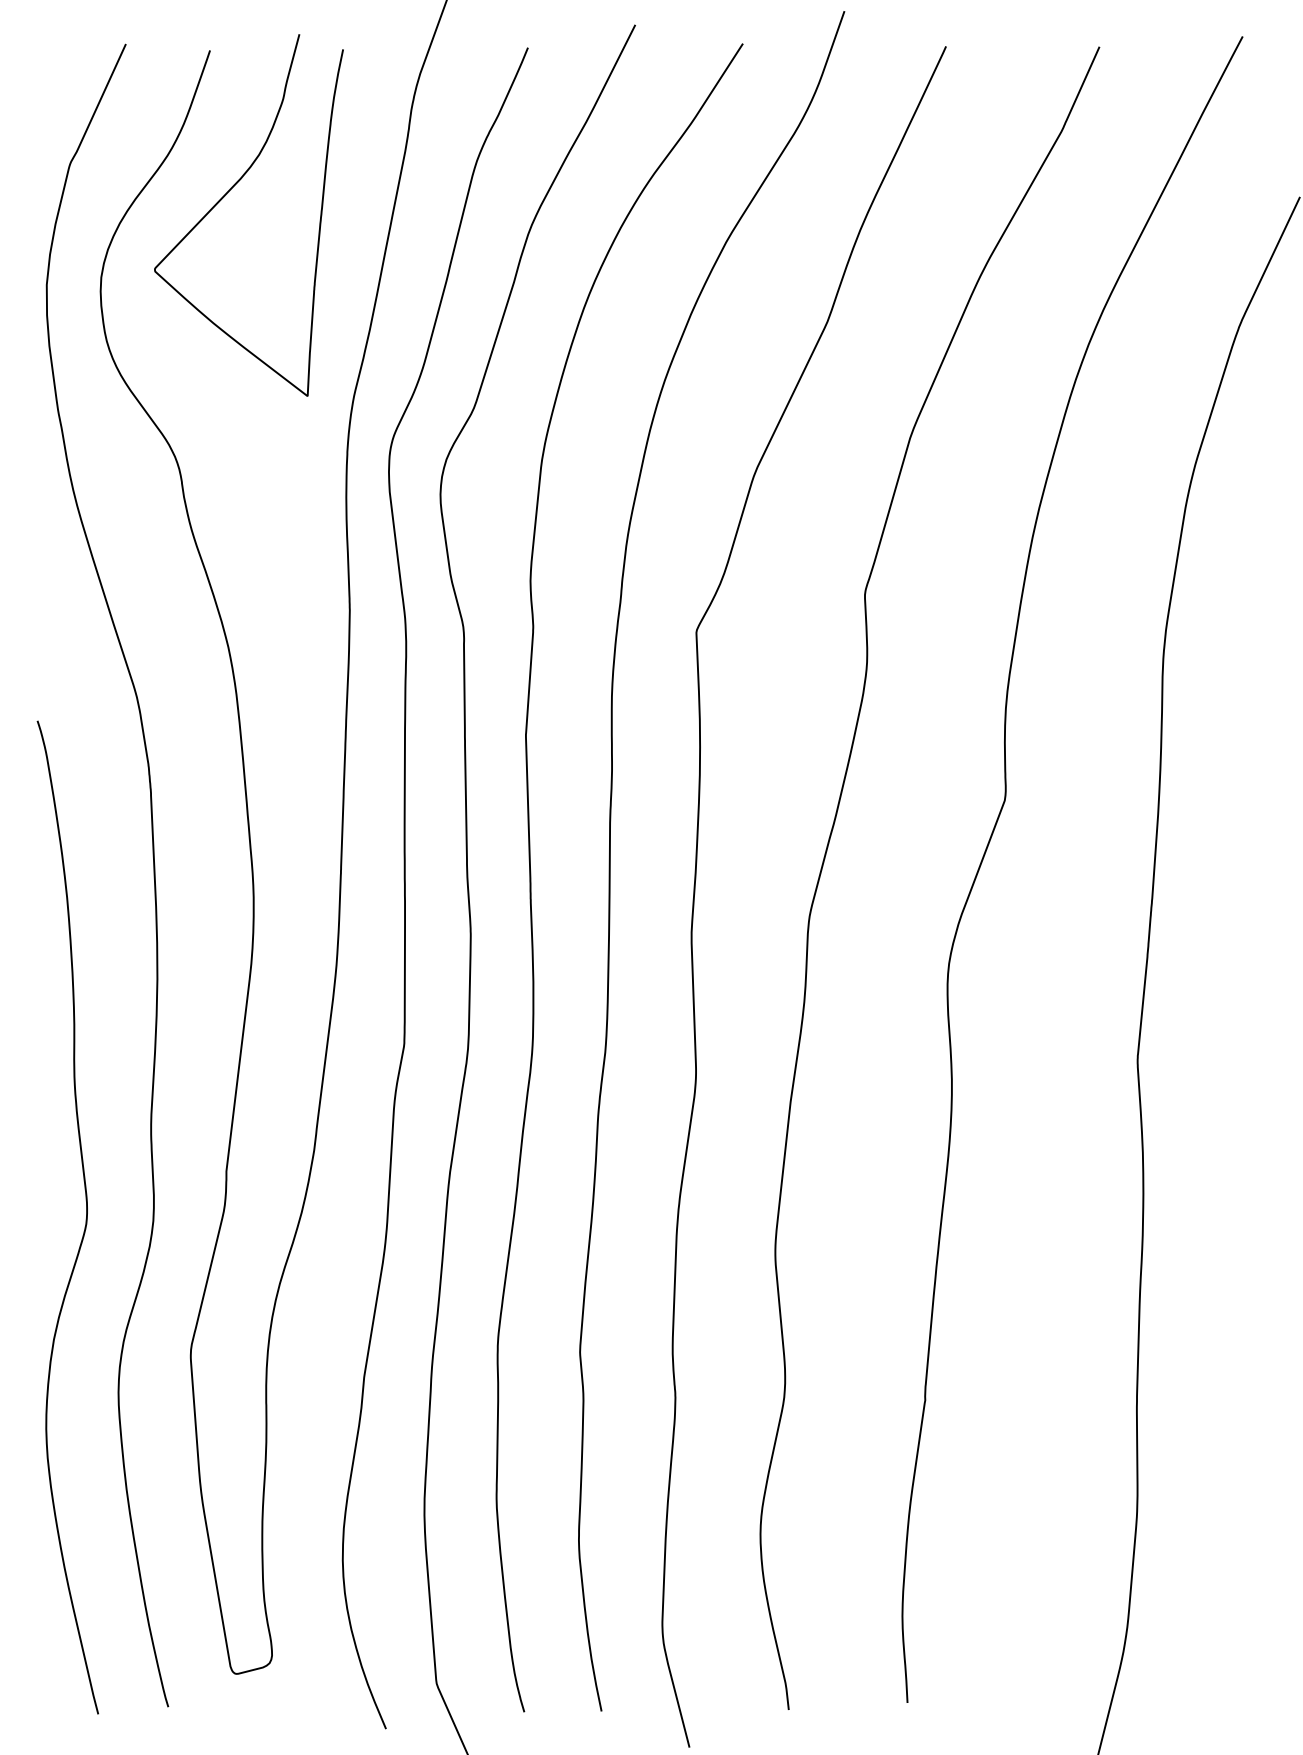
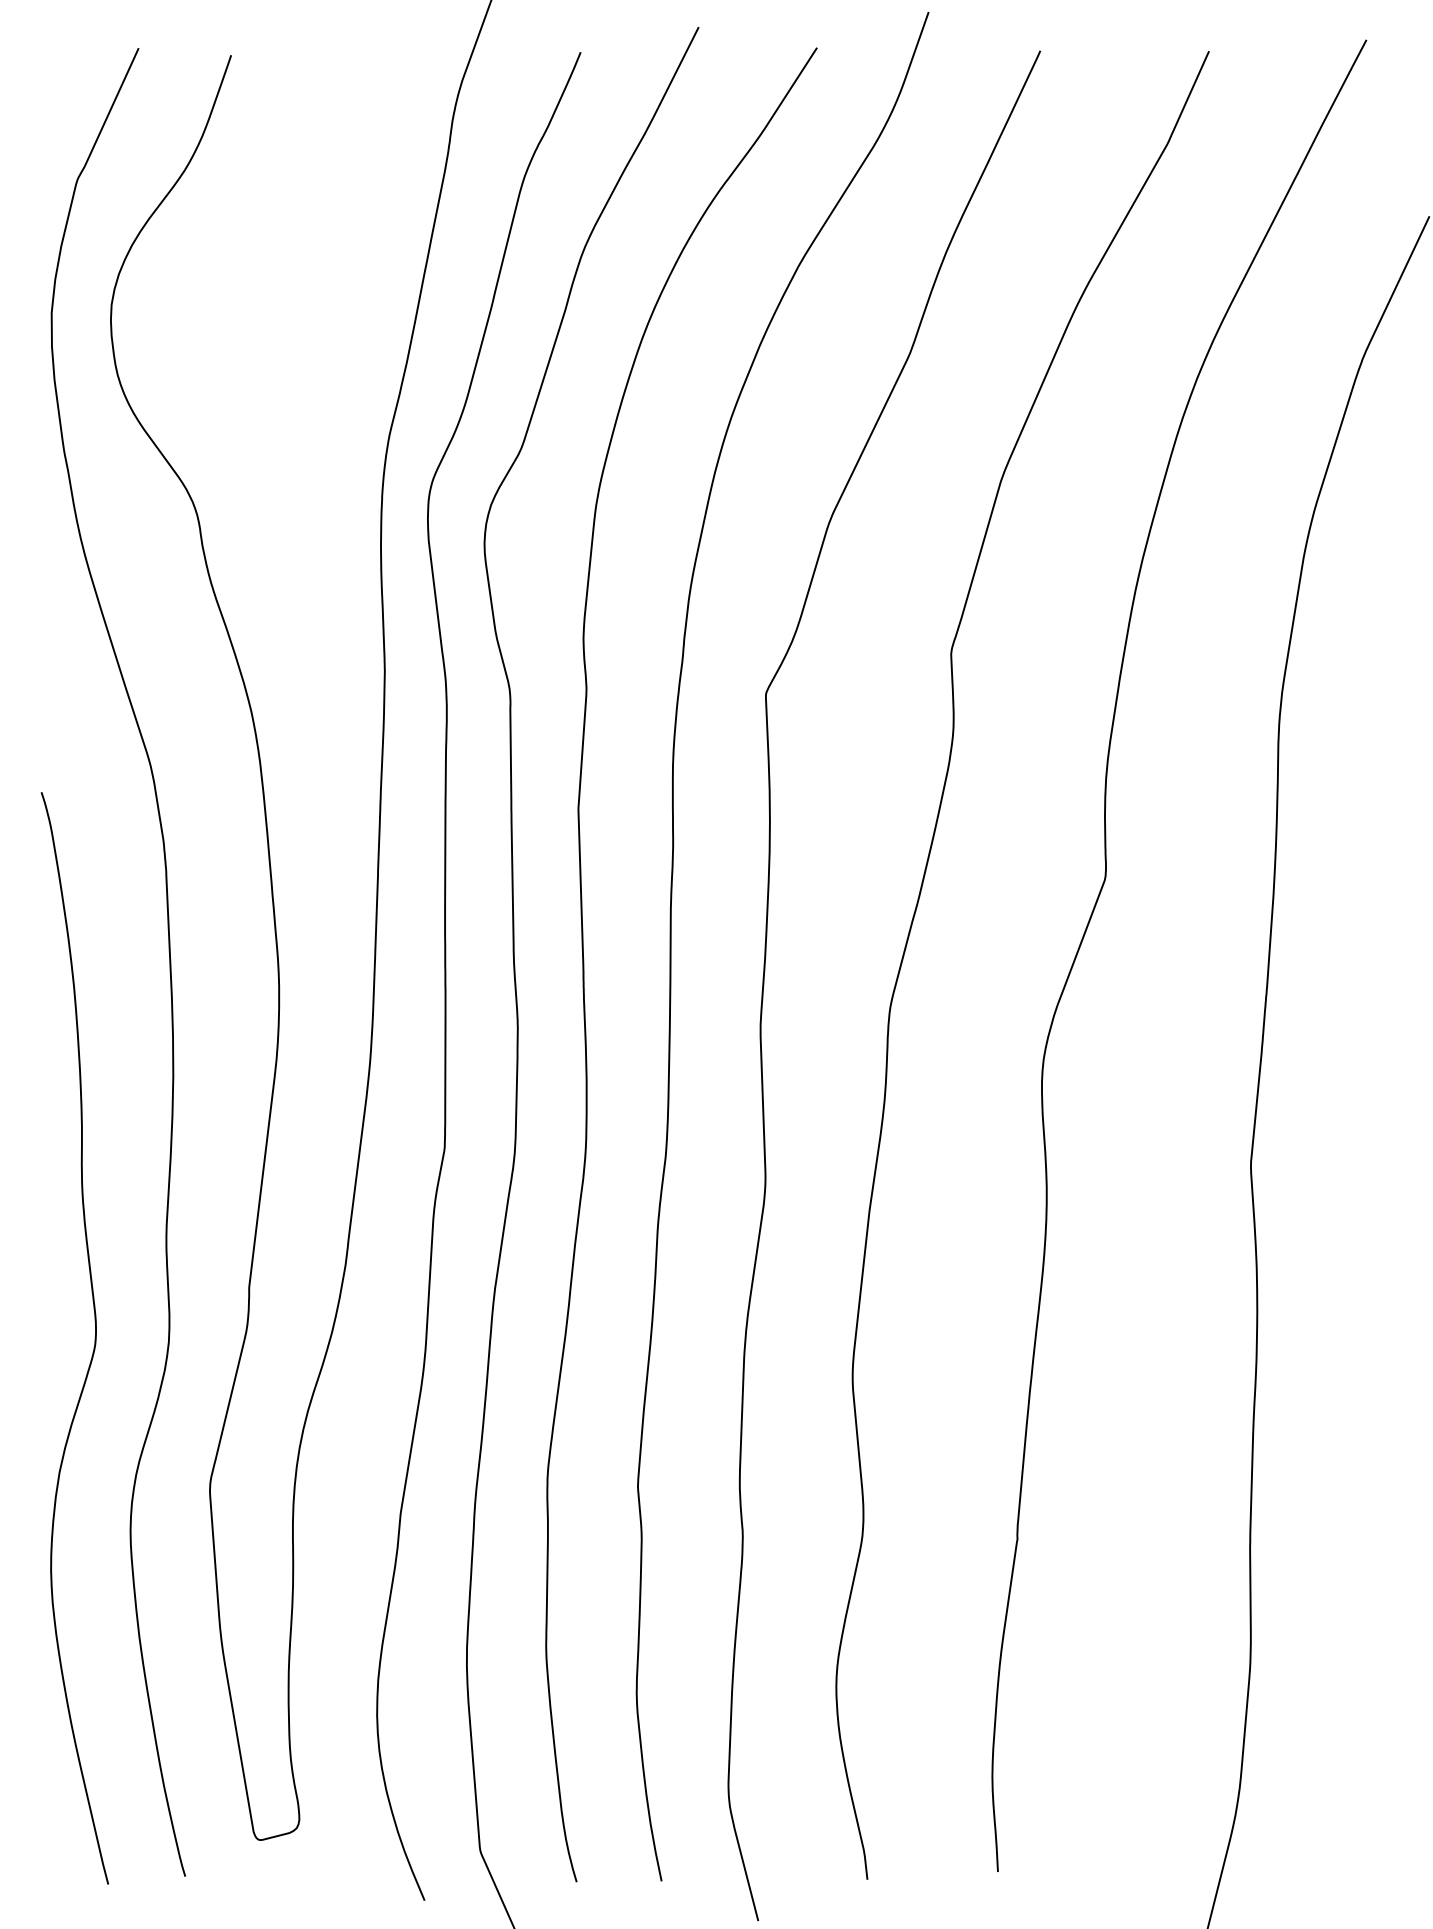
curve: (226, 195) -> (249, 214), removed

